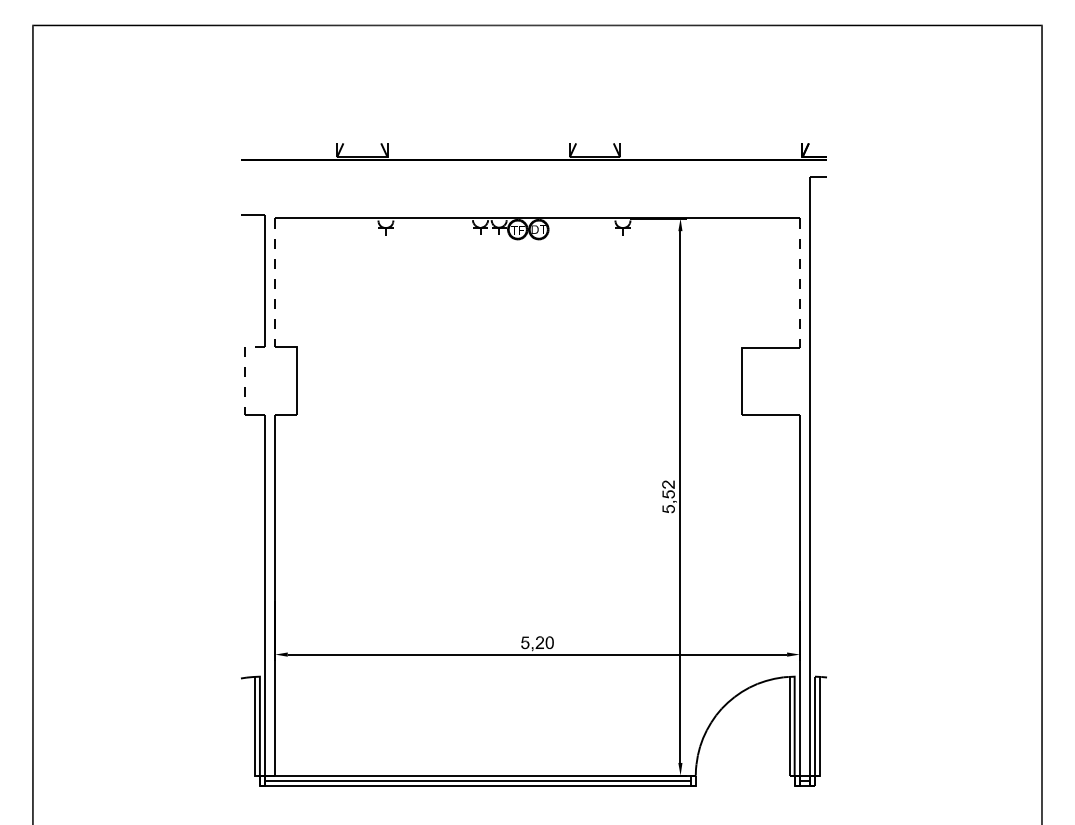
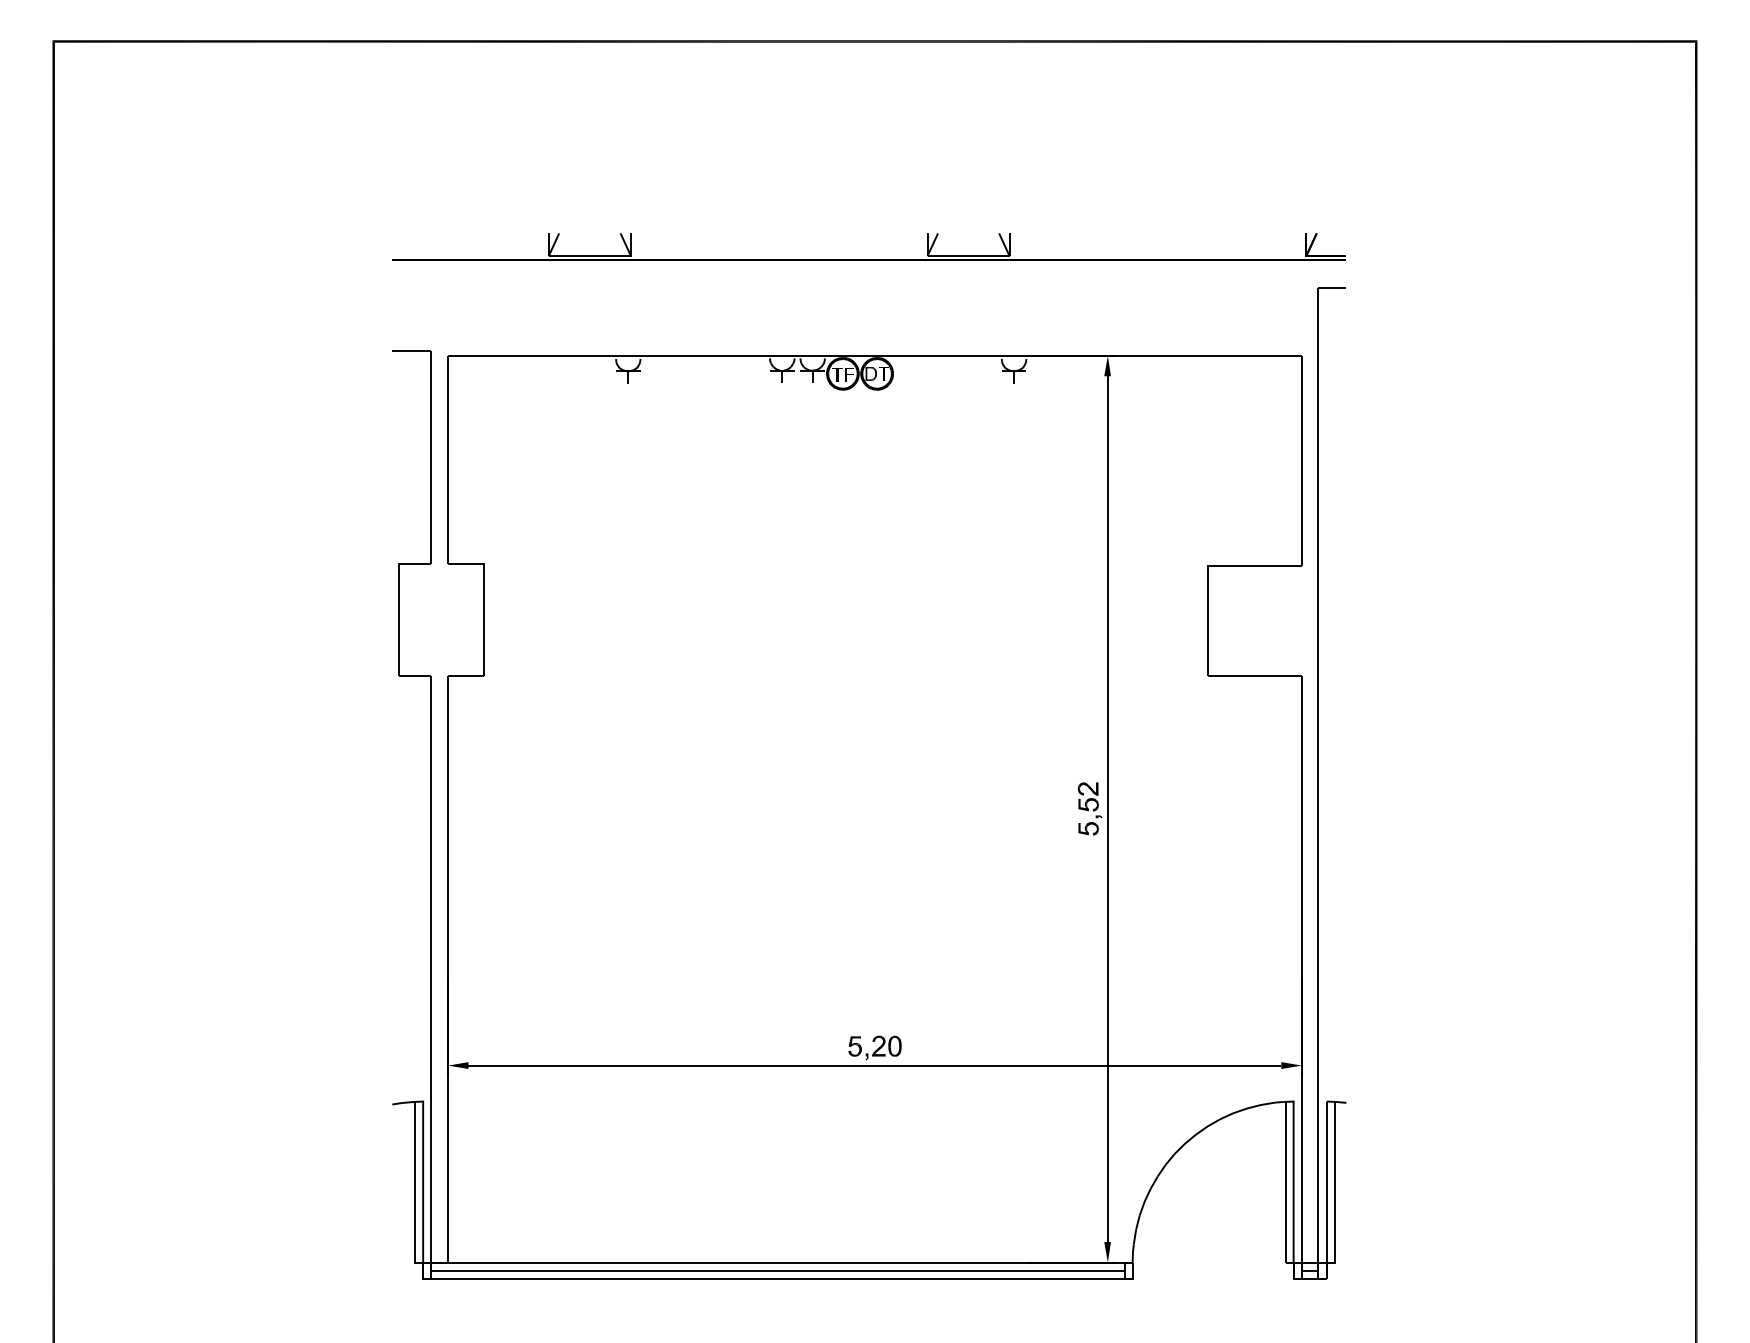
line: (275, 282) -> (448, 459), dashed -> solid
line: (799, 283) -> (1301, 461), dashed -> solid
line: (244, 370) -> (398, 603), dashed -> solid

